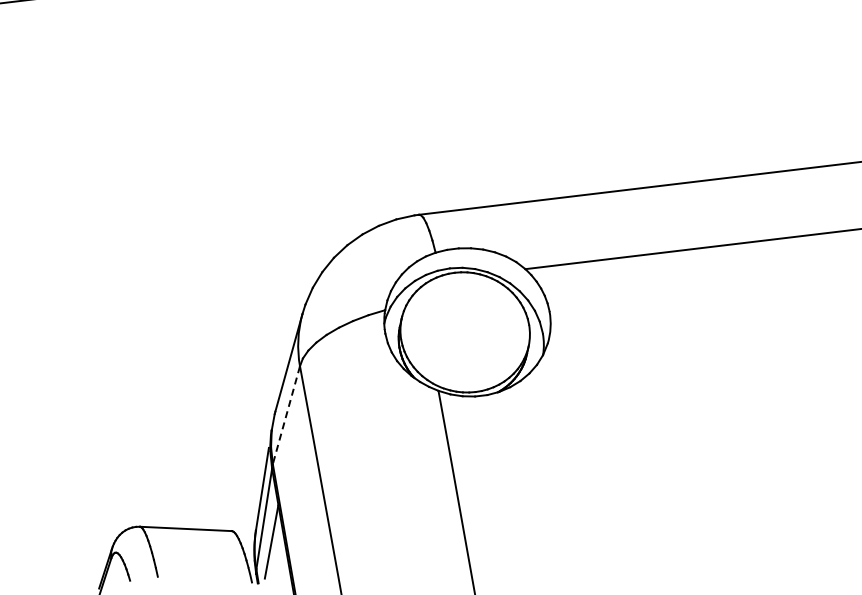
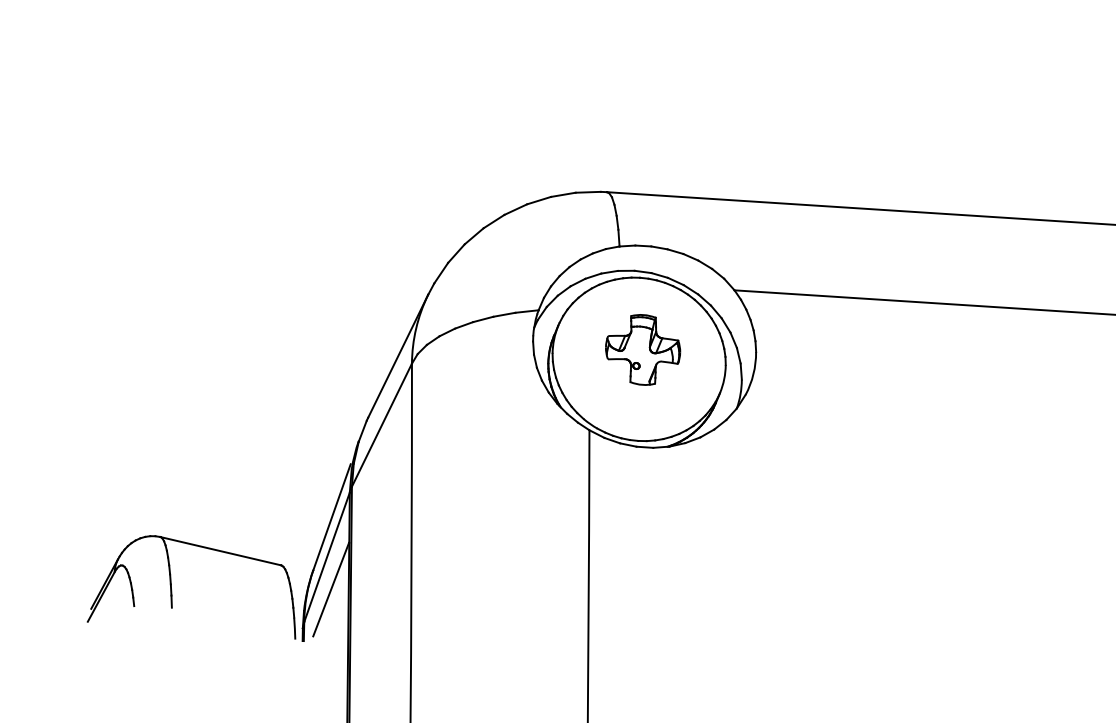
part: (466, 324) -> (642, 349), added
line: (286, 415) -> (381, 425), dashed -> solid

